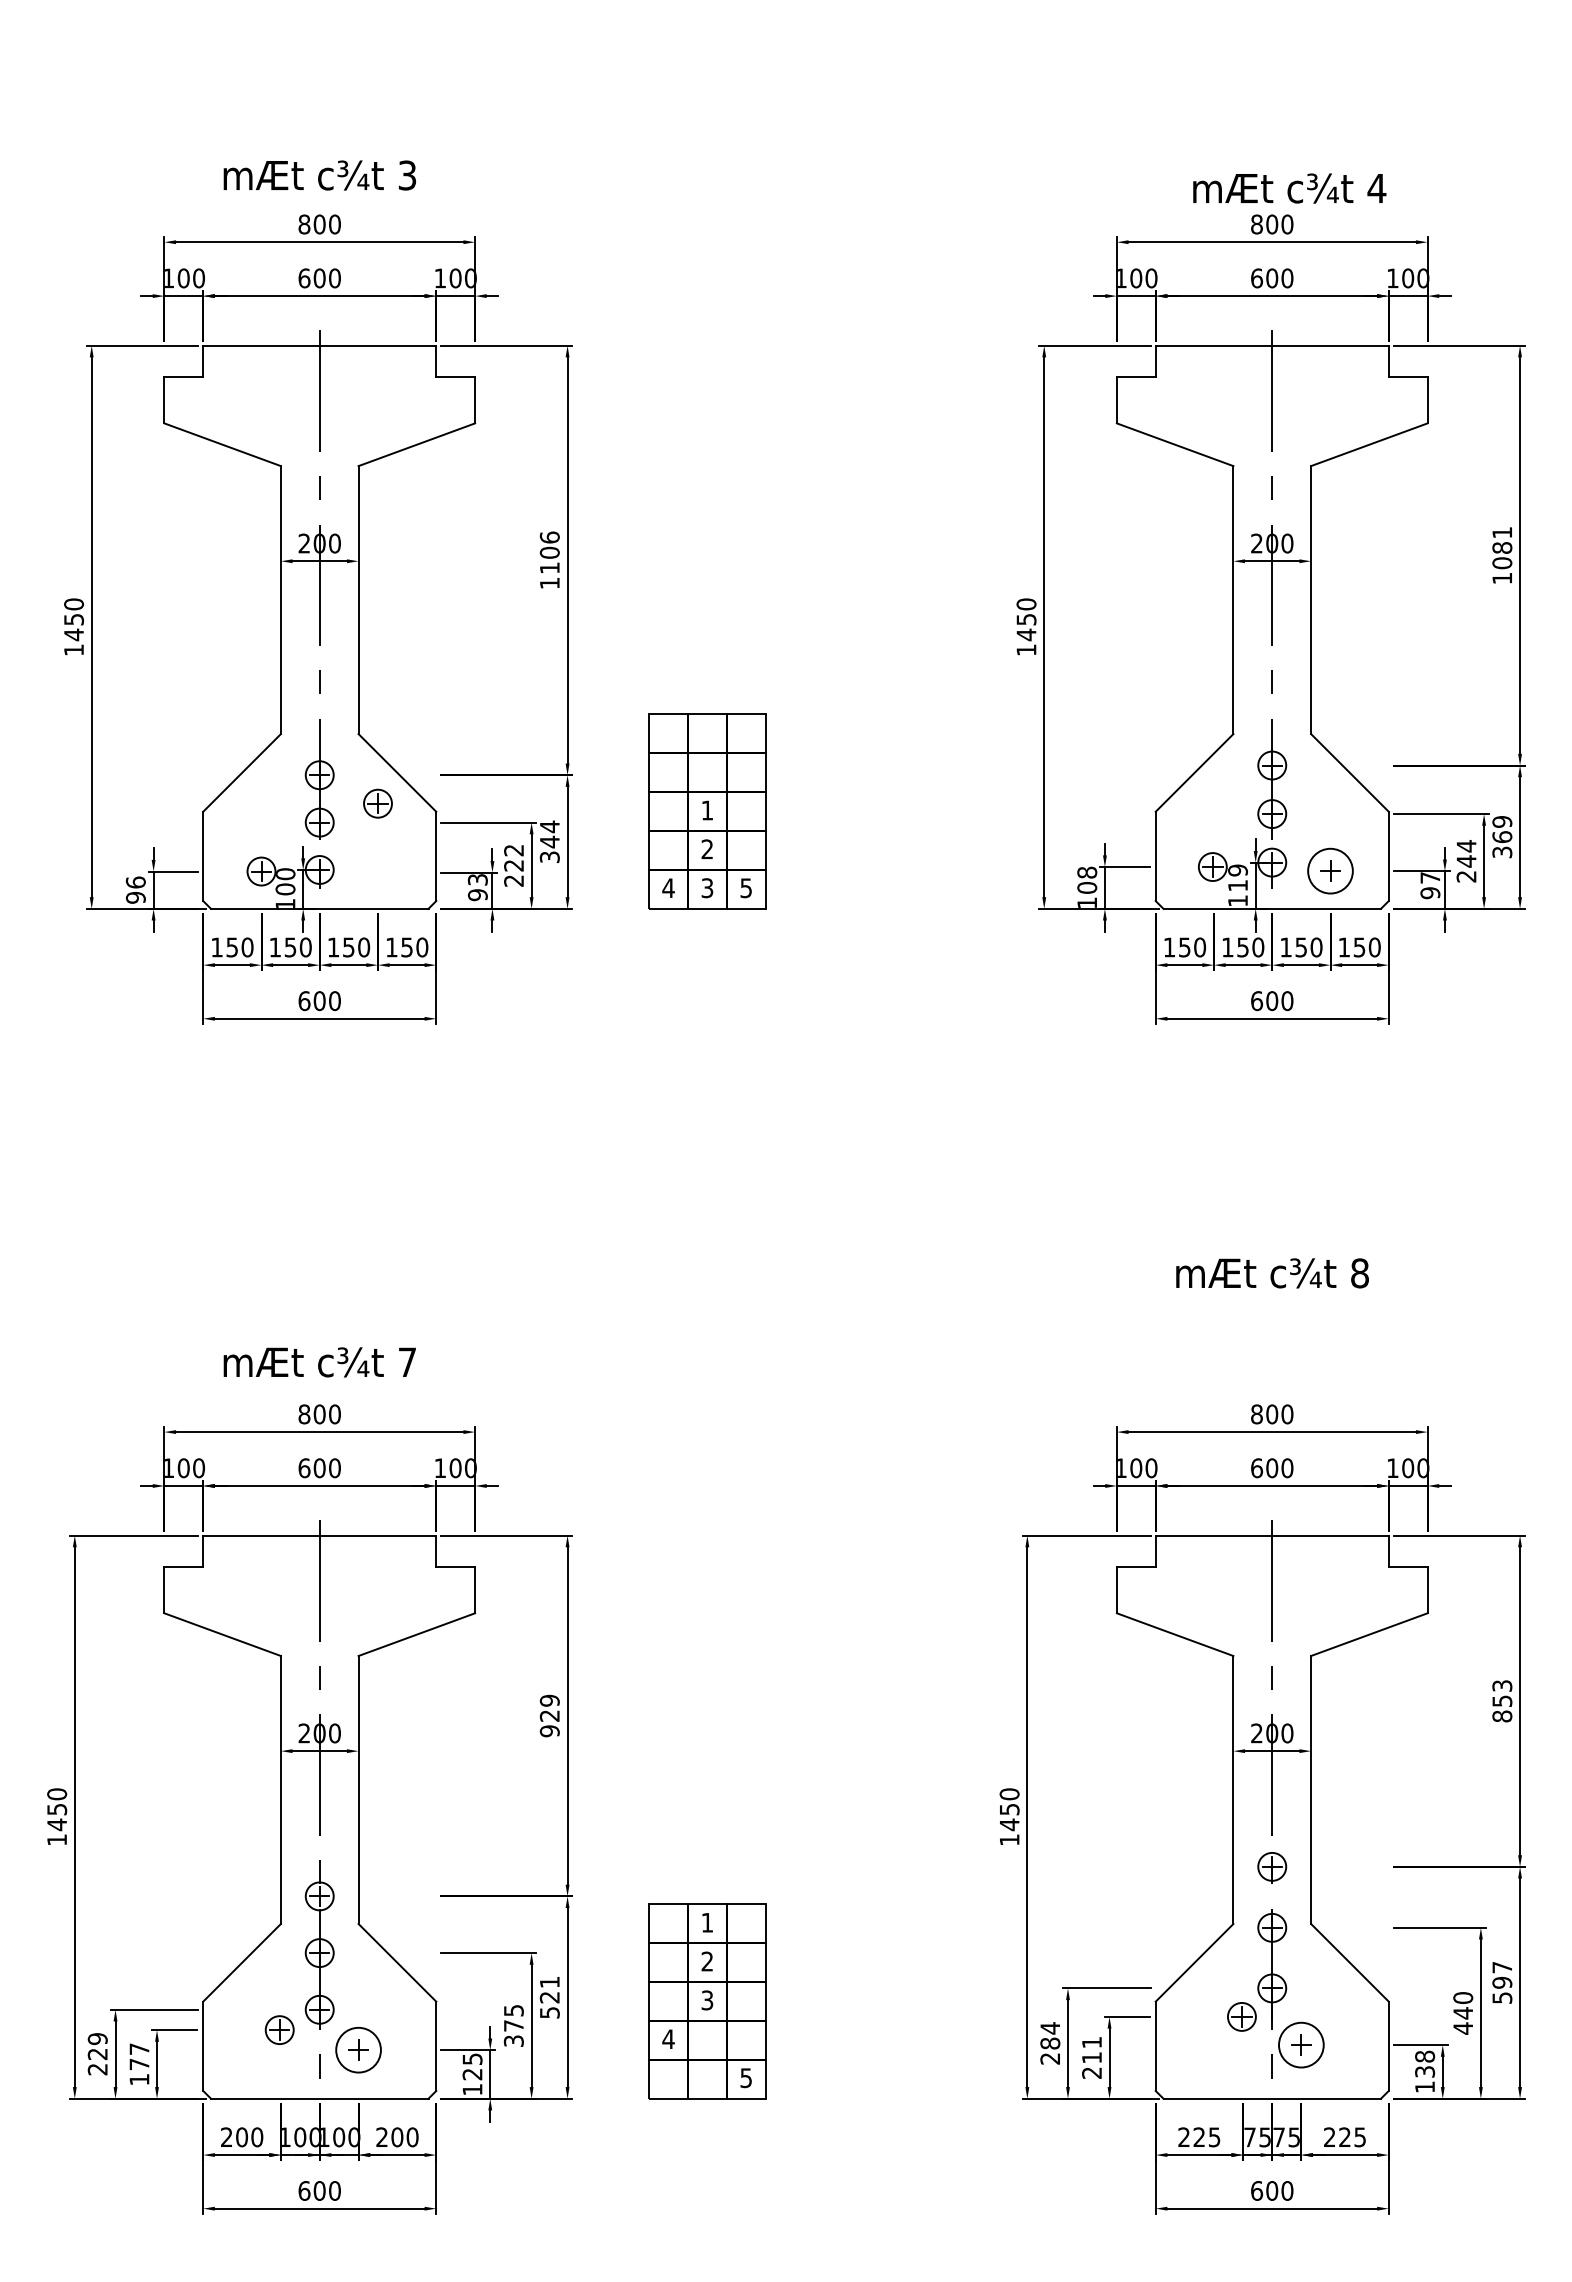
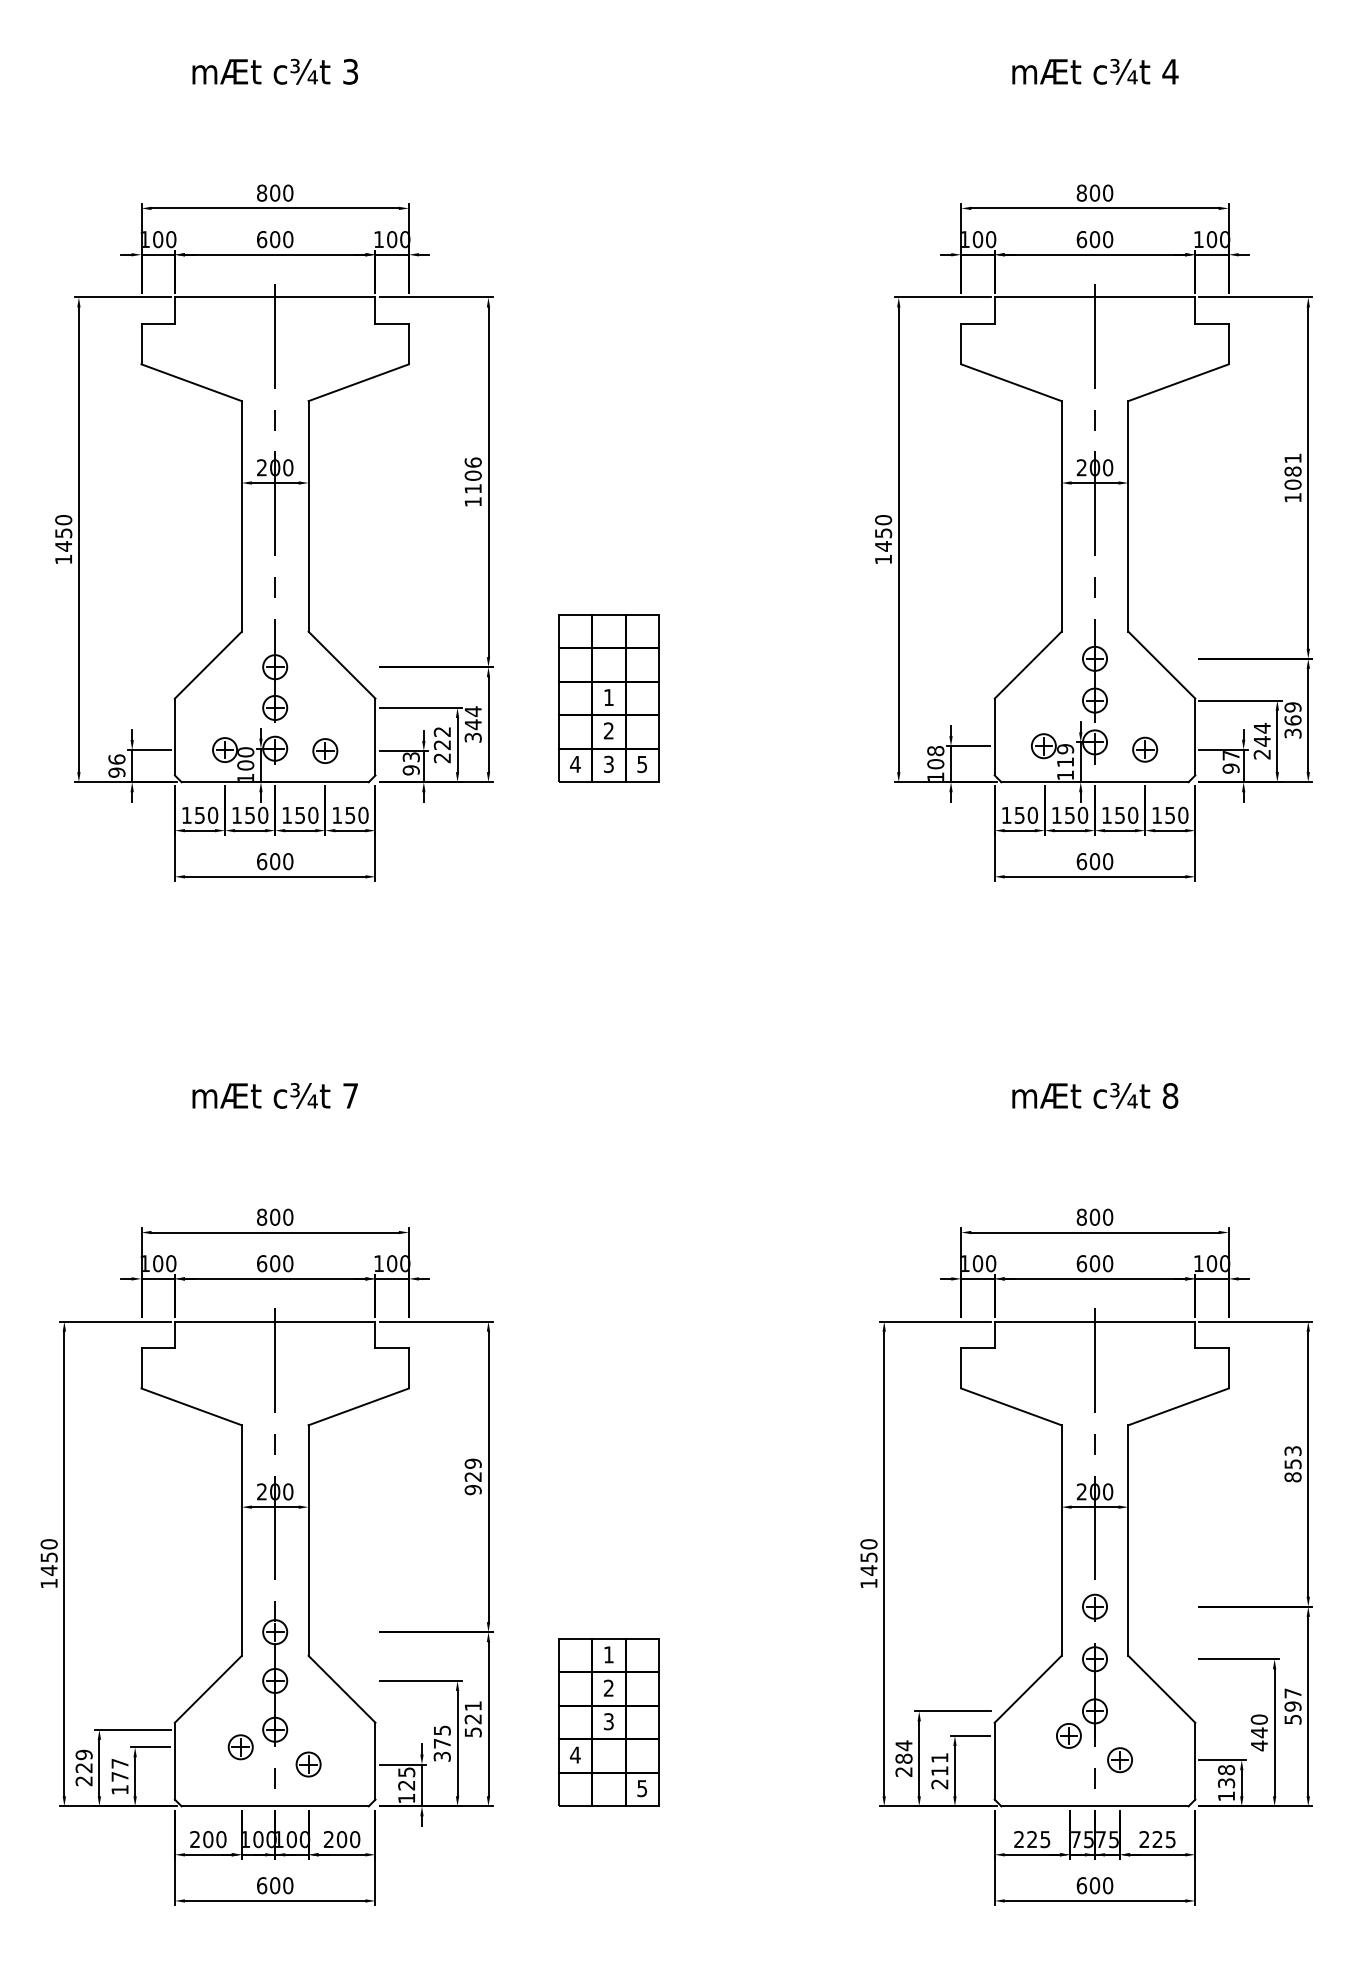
text: (319, 175) -> (274, 71), moved
text: (1289, 188) -> (1095, 71), moved
part: (377, 803) -> (324, 750), moved
circle: (1330, 871) -> (1145, 750), size x0.62
text: (319, 1362) -> (274, 1096), moved
circle: (1301, 2045) -> (1120, 1760), size x0.62
circle: (358, 2050) -> (308, 1764), size x0.62

